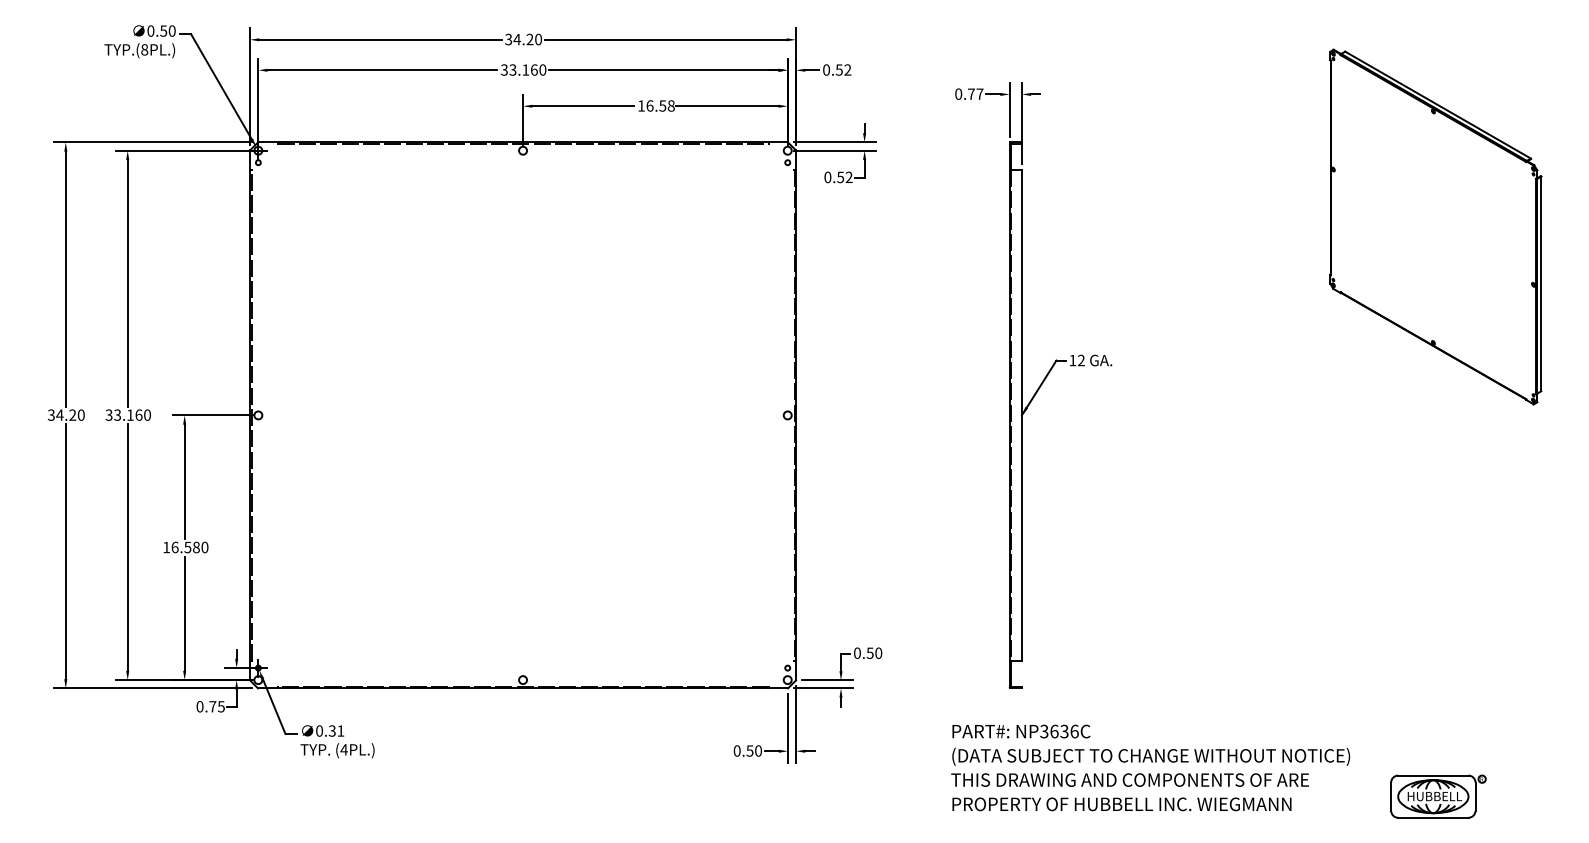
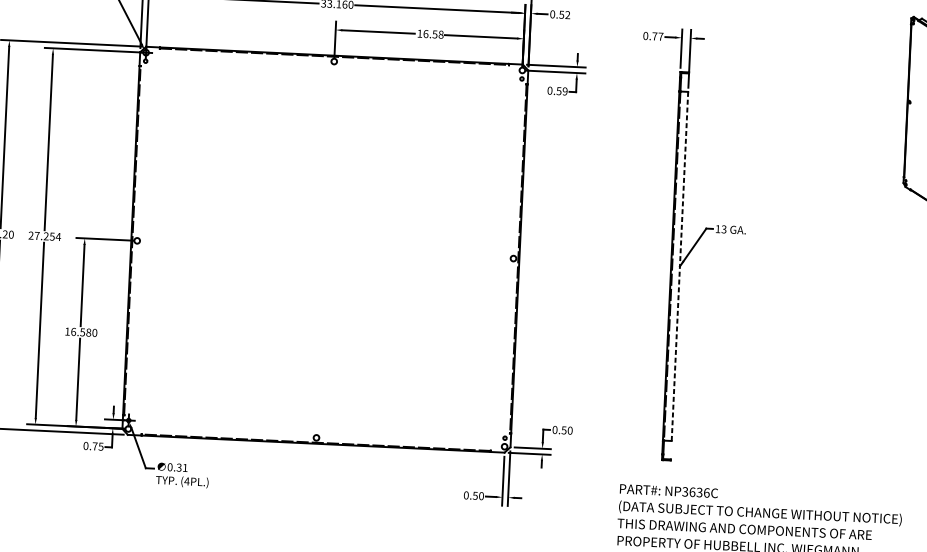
text: (848, 177) -> (564, 91), 0.52 -> 0.59
text: (1080, 360) -> (723, 229), 12 -> 13
text: (128, 414) -> (44, 235), 33.160 -> 27.254
line: (1021, 415) -> (679, 266), solid -> dashed

